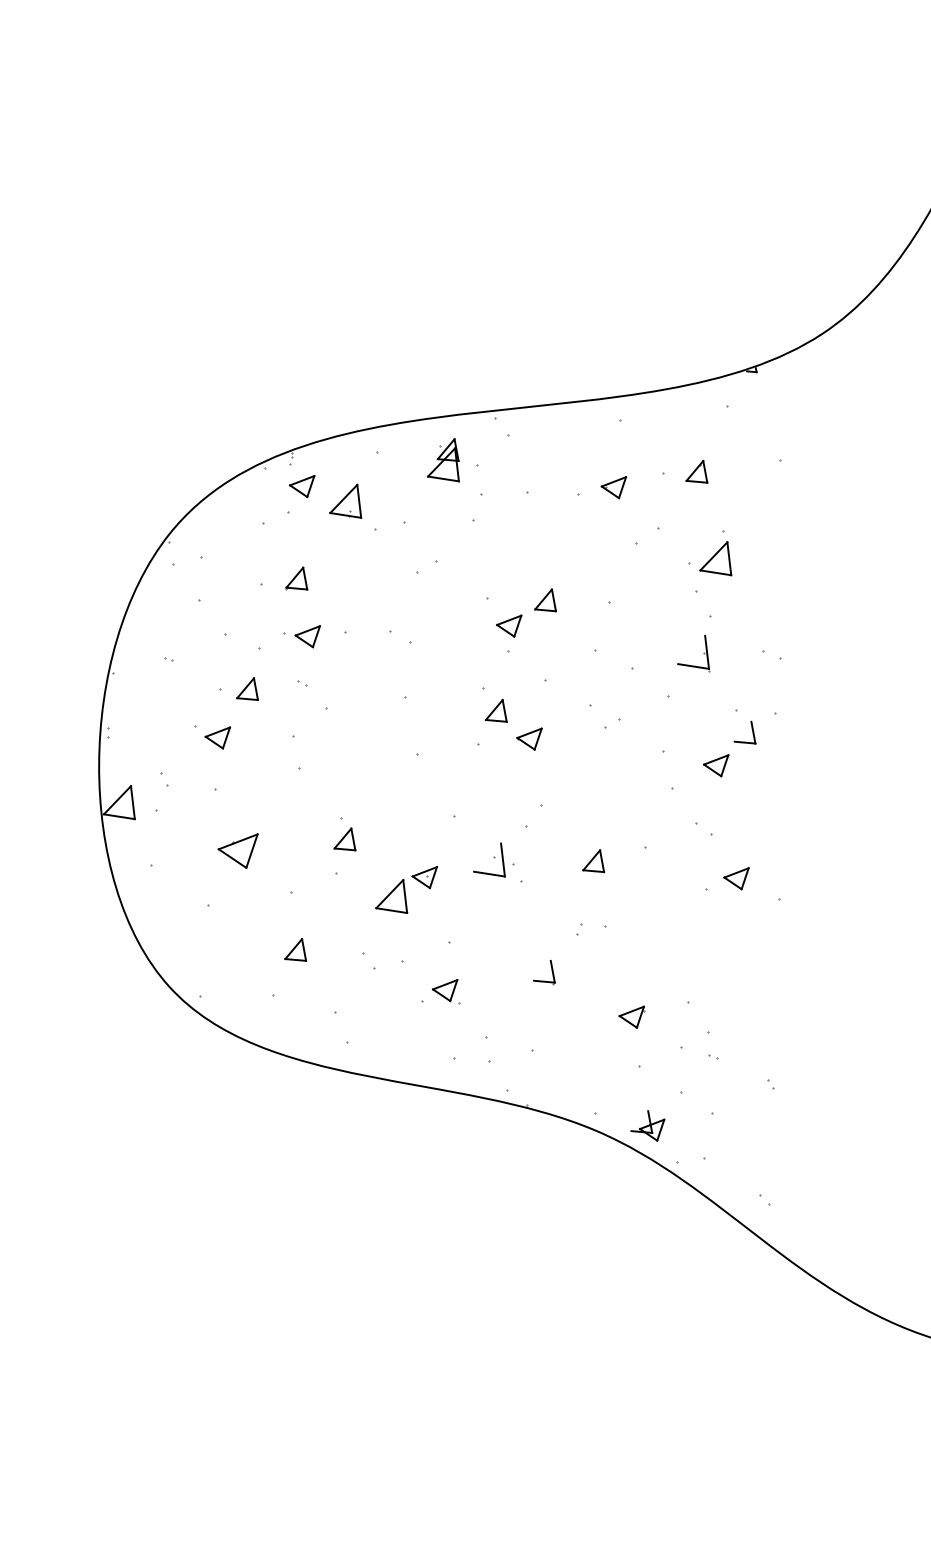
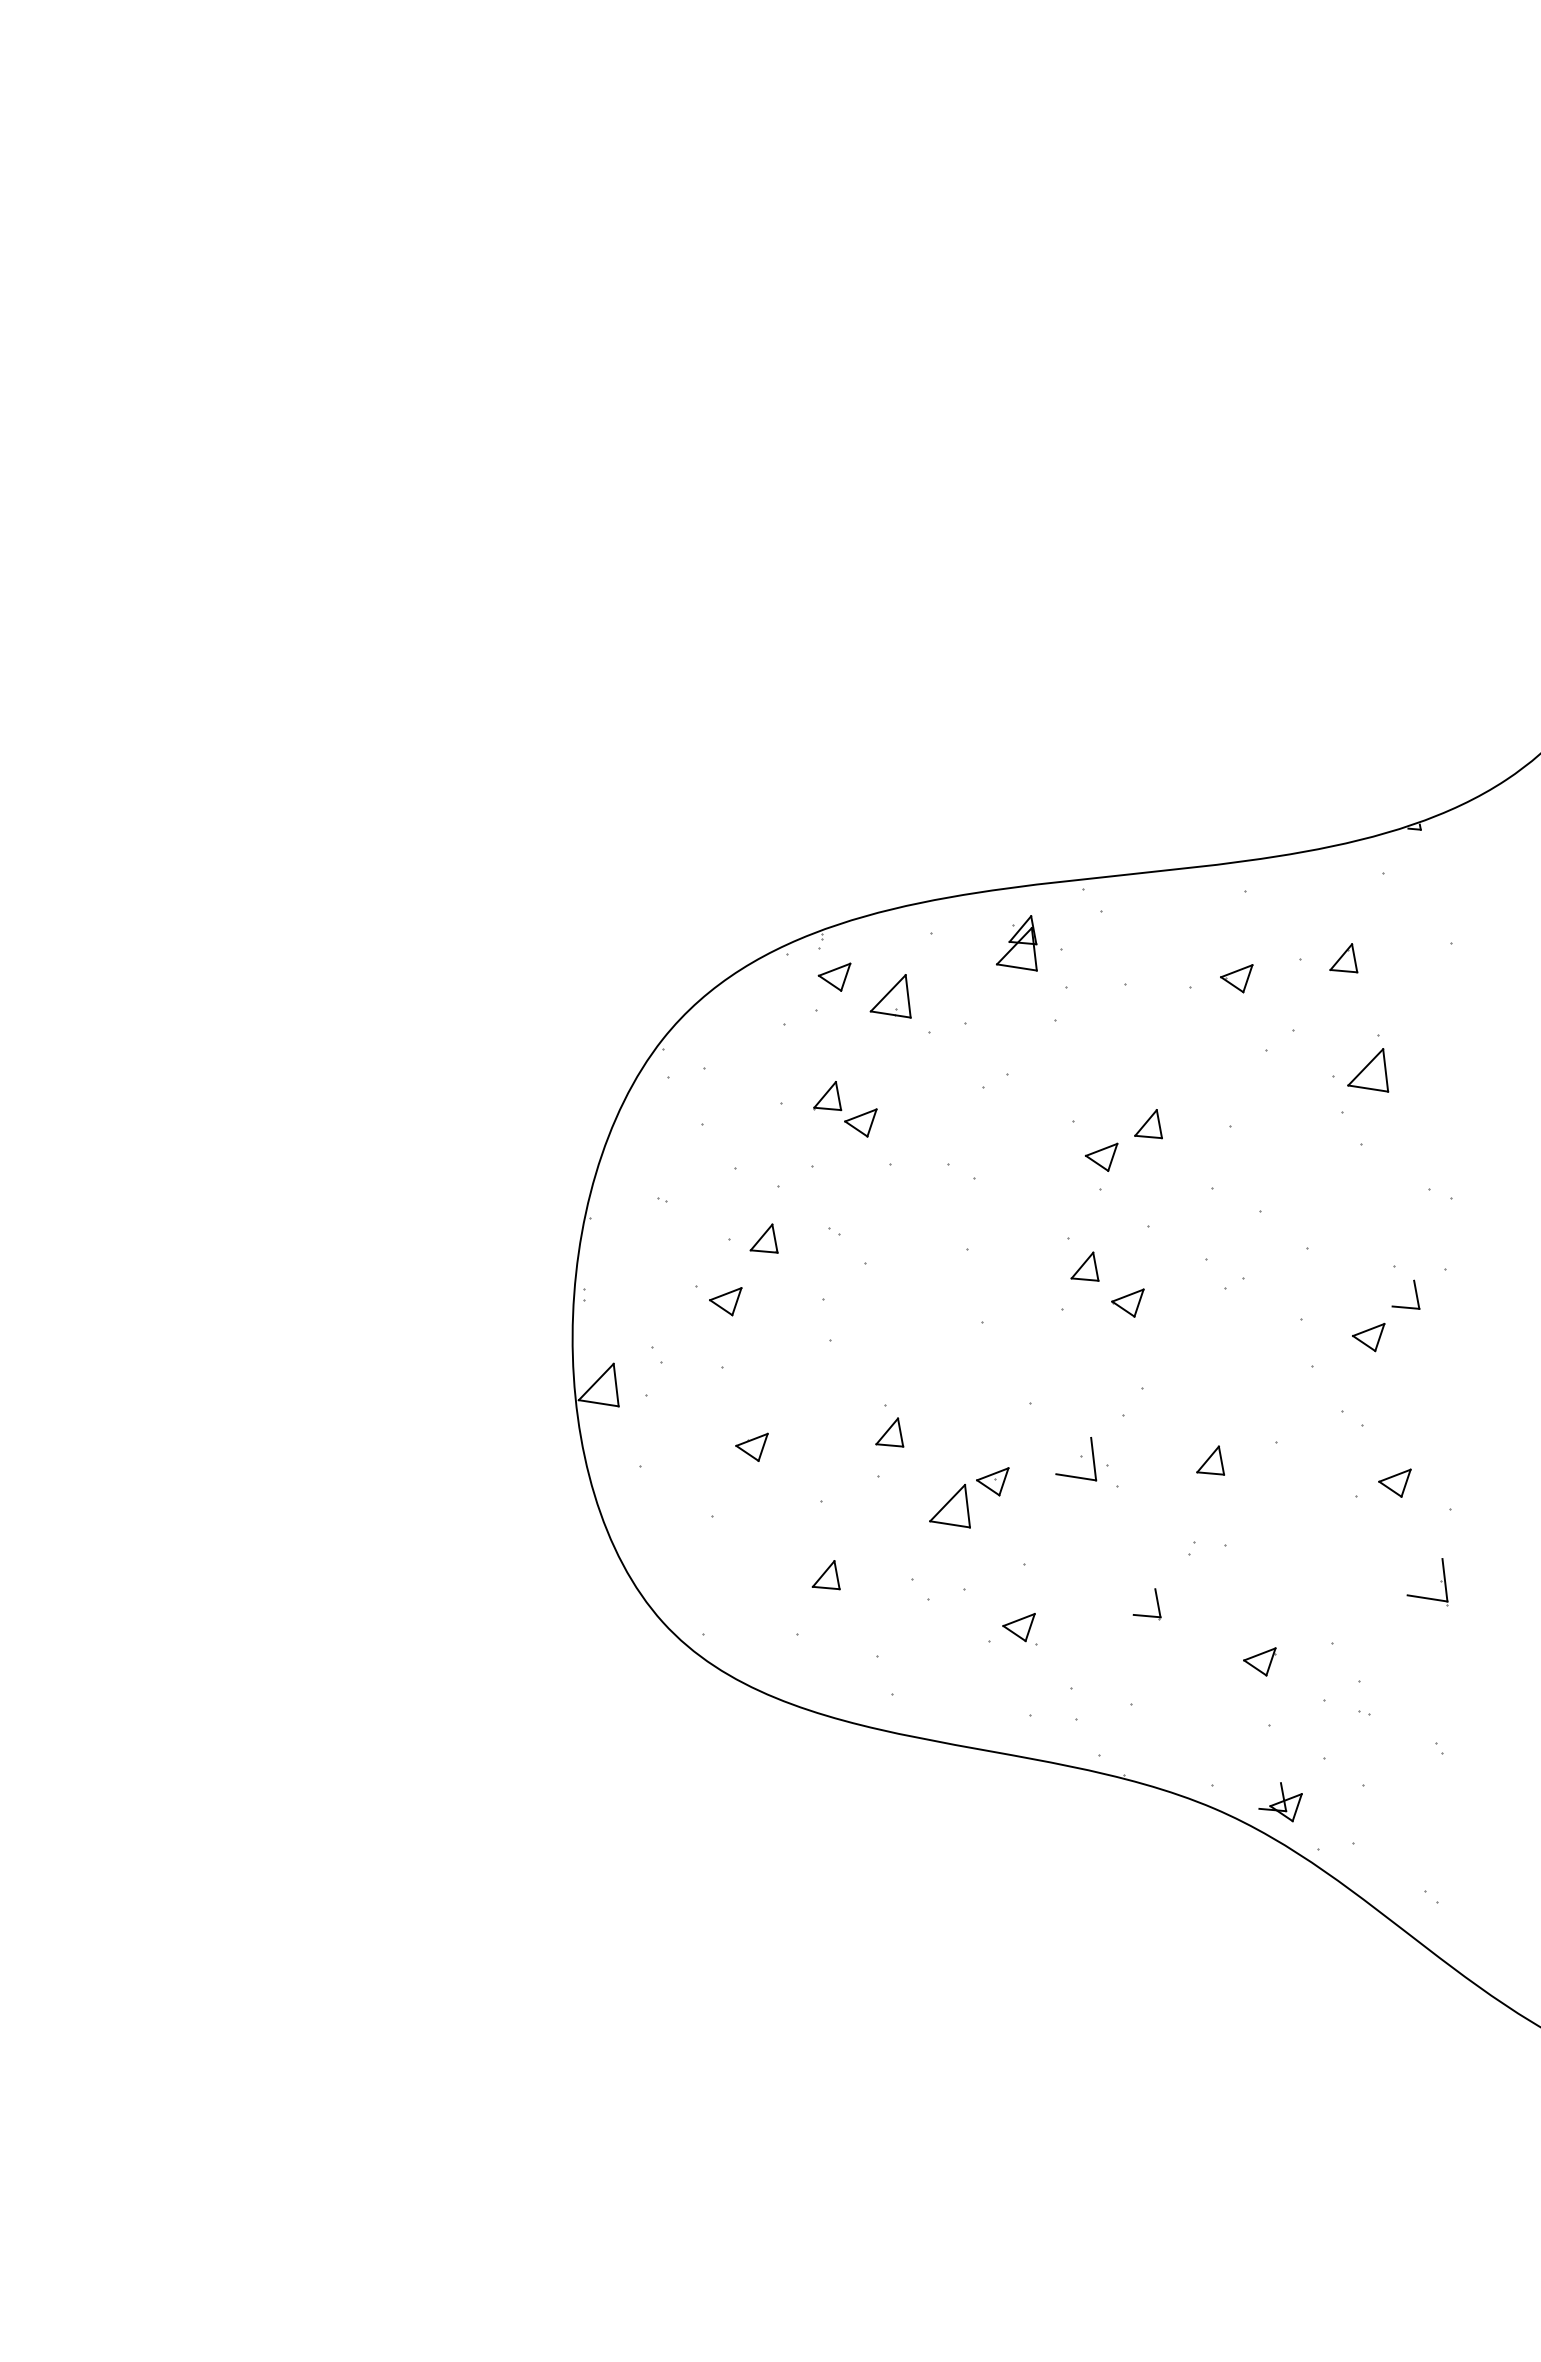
part: (307, 636) -> (860, 1122), moved
part: (703, 653) -> (1440, 1581), moved
part: (237, 850) -> (751, 1446), size x0.62

